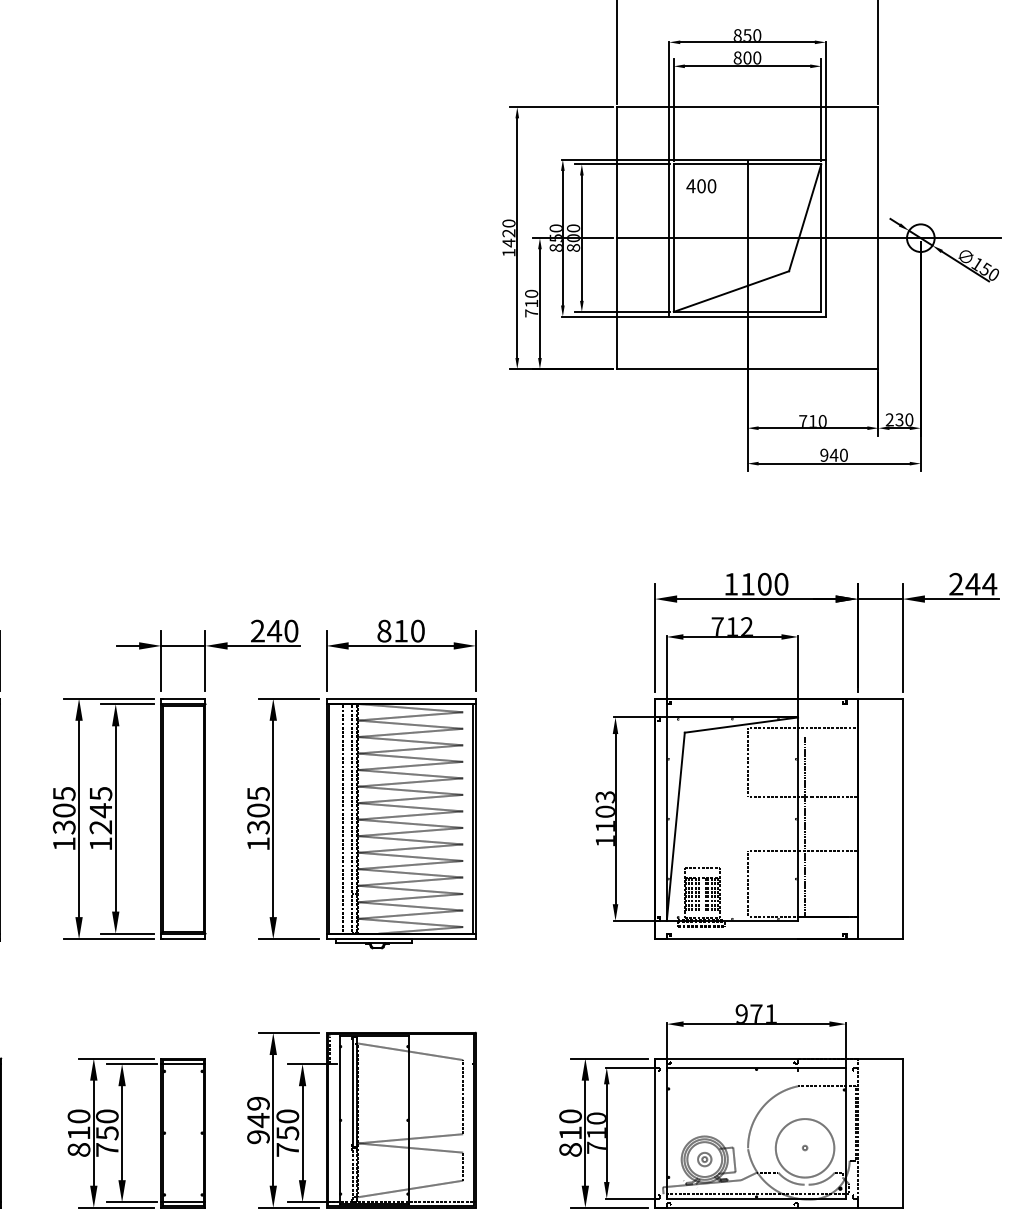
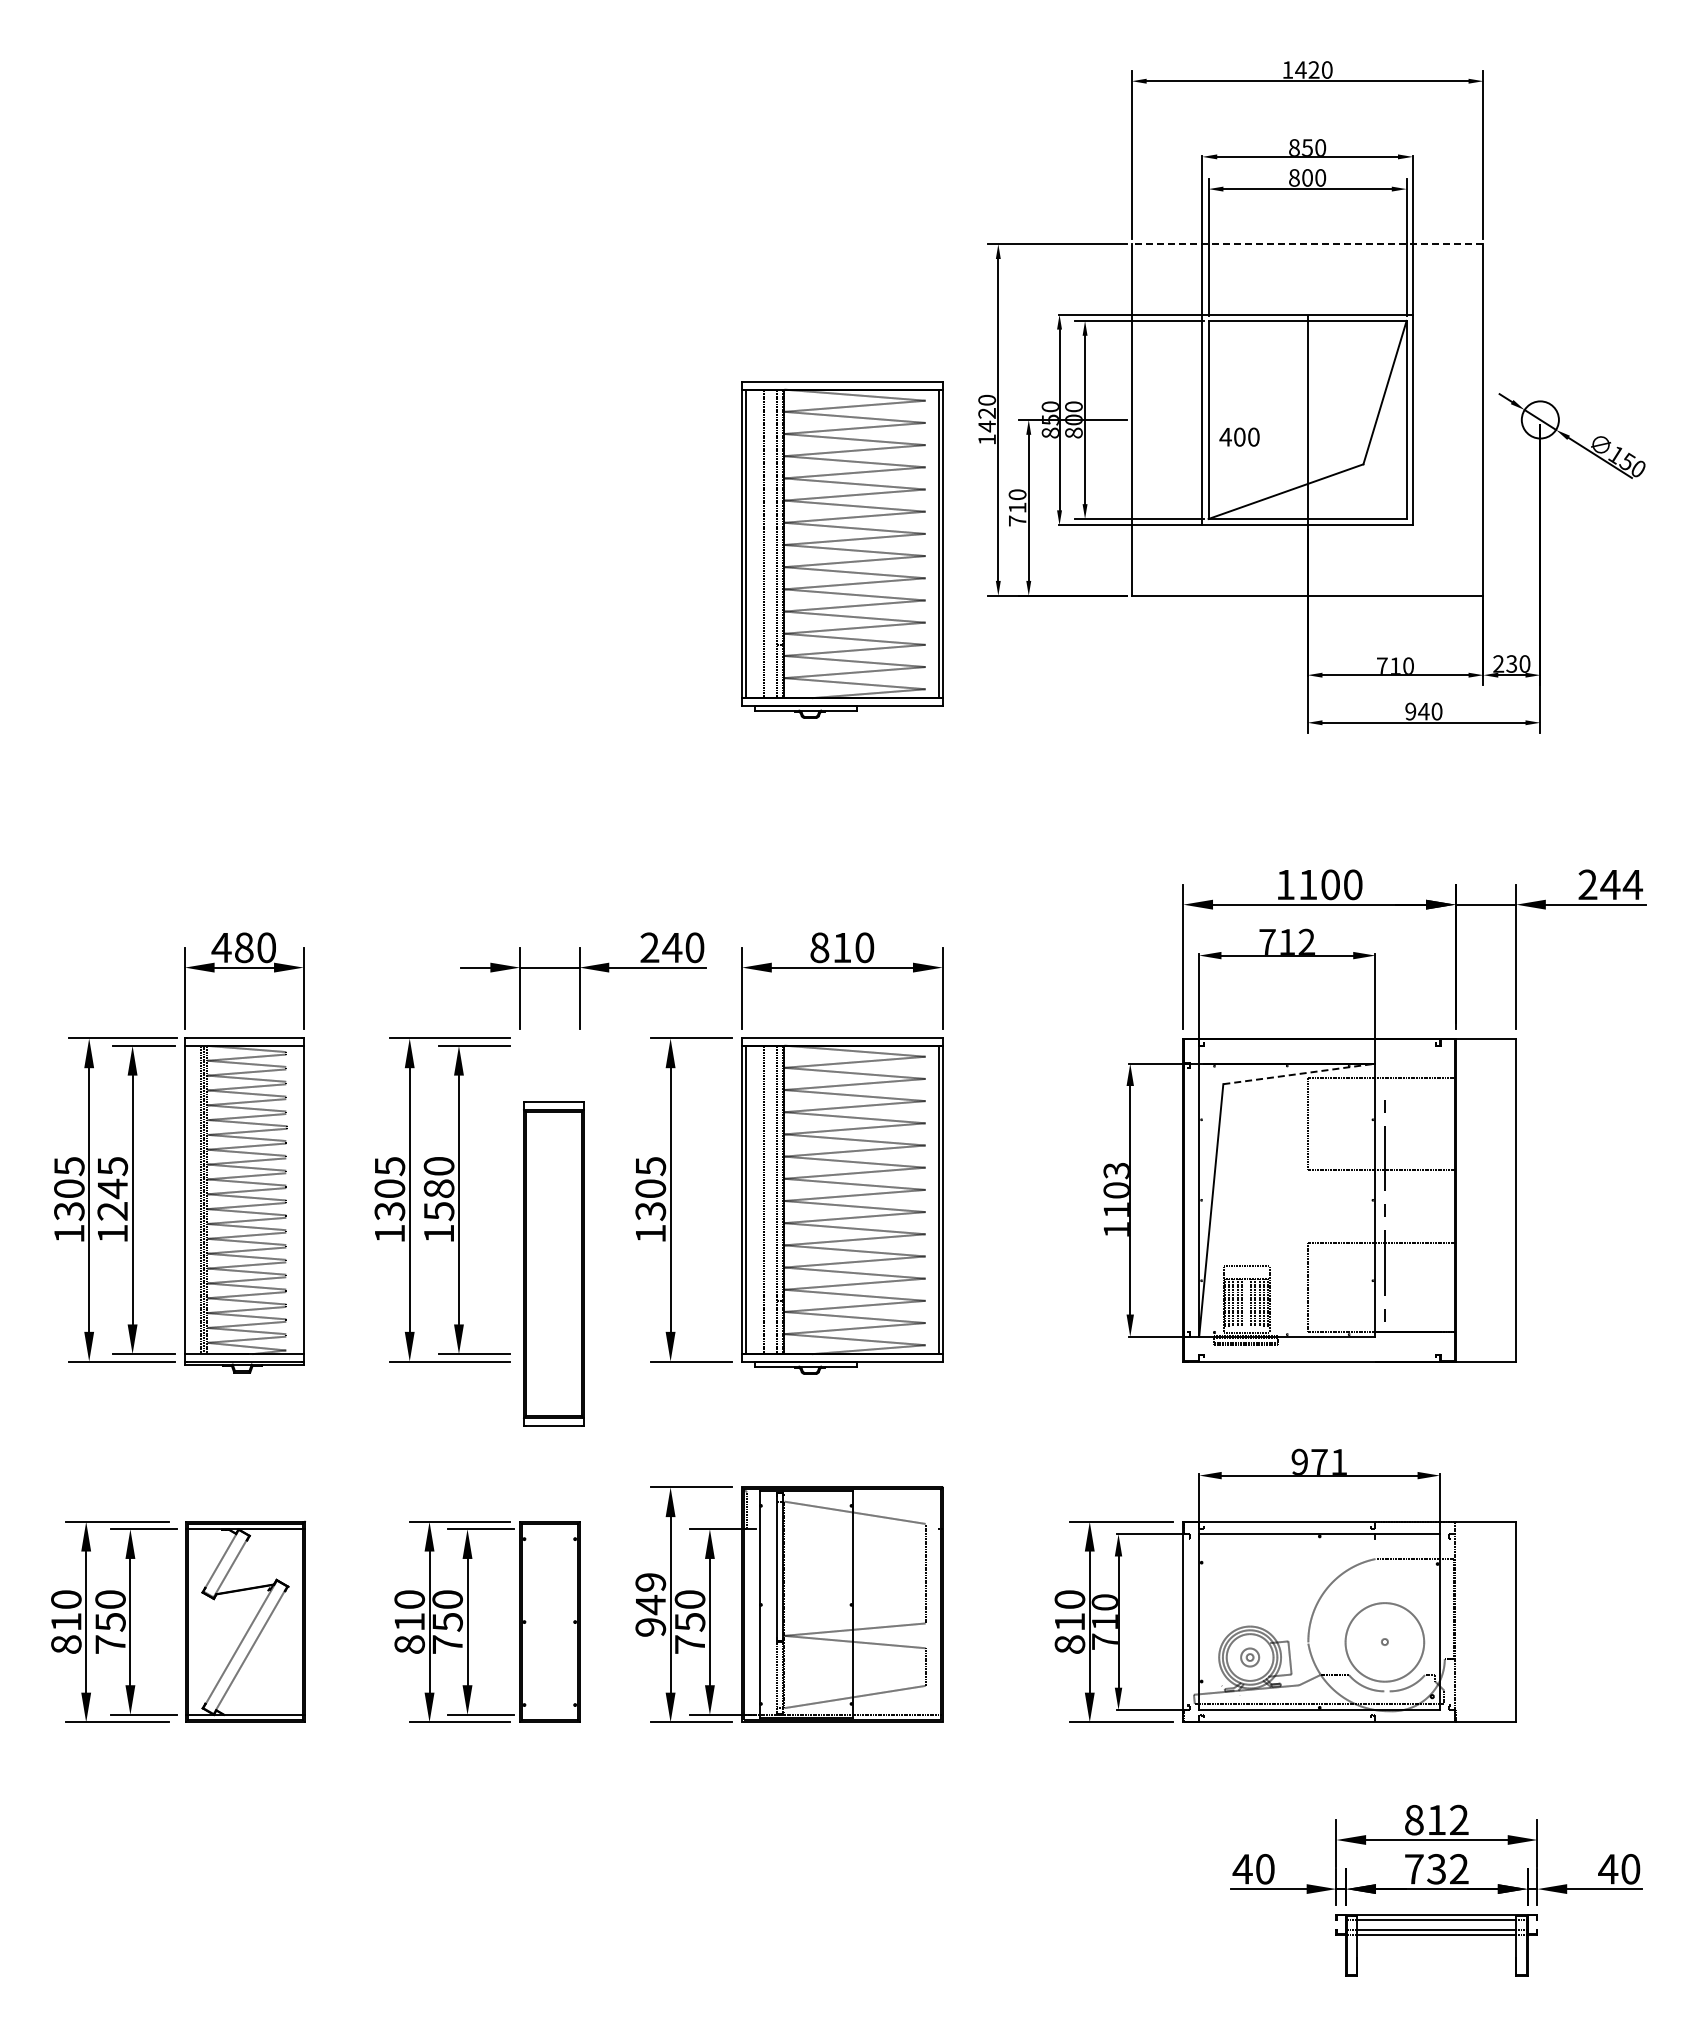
line: (747, 107) -> (1307, 244), solid -> dashed
text: (701, 185) -> (1239, 436), moved
line: (808, 237) -> (1389, 419), removed
part: (401, 334) -> (842, 549), added
line: (741, 724) -> (1299, 1073), solid -> dashed
text: (100, 811) -> (438, 1189), 1245 -> 1580
part: (183, 818) -> (553, 1263), moved
line: (183, 1064) -> (549, 1529), removed
line: (183, 1201) -> (549, 1714), removed

